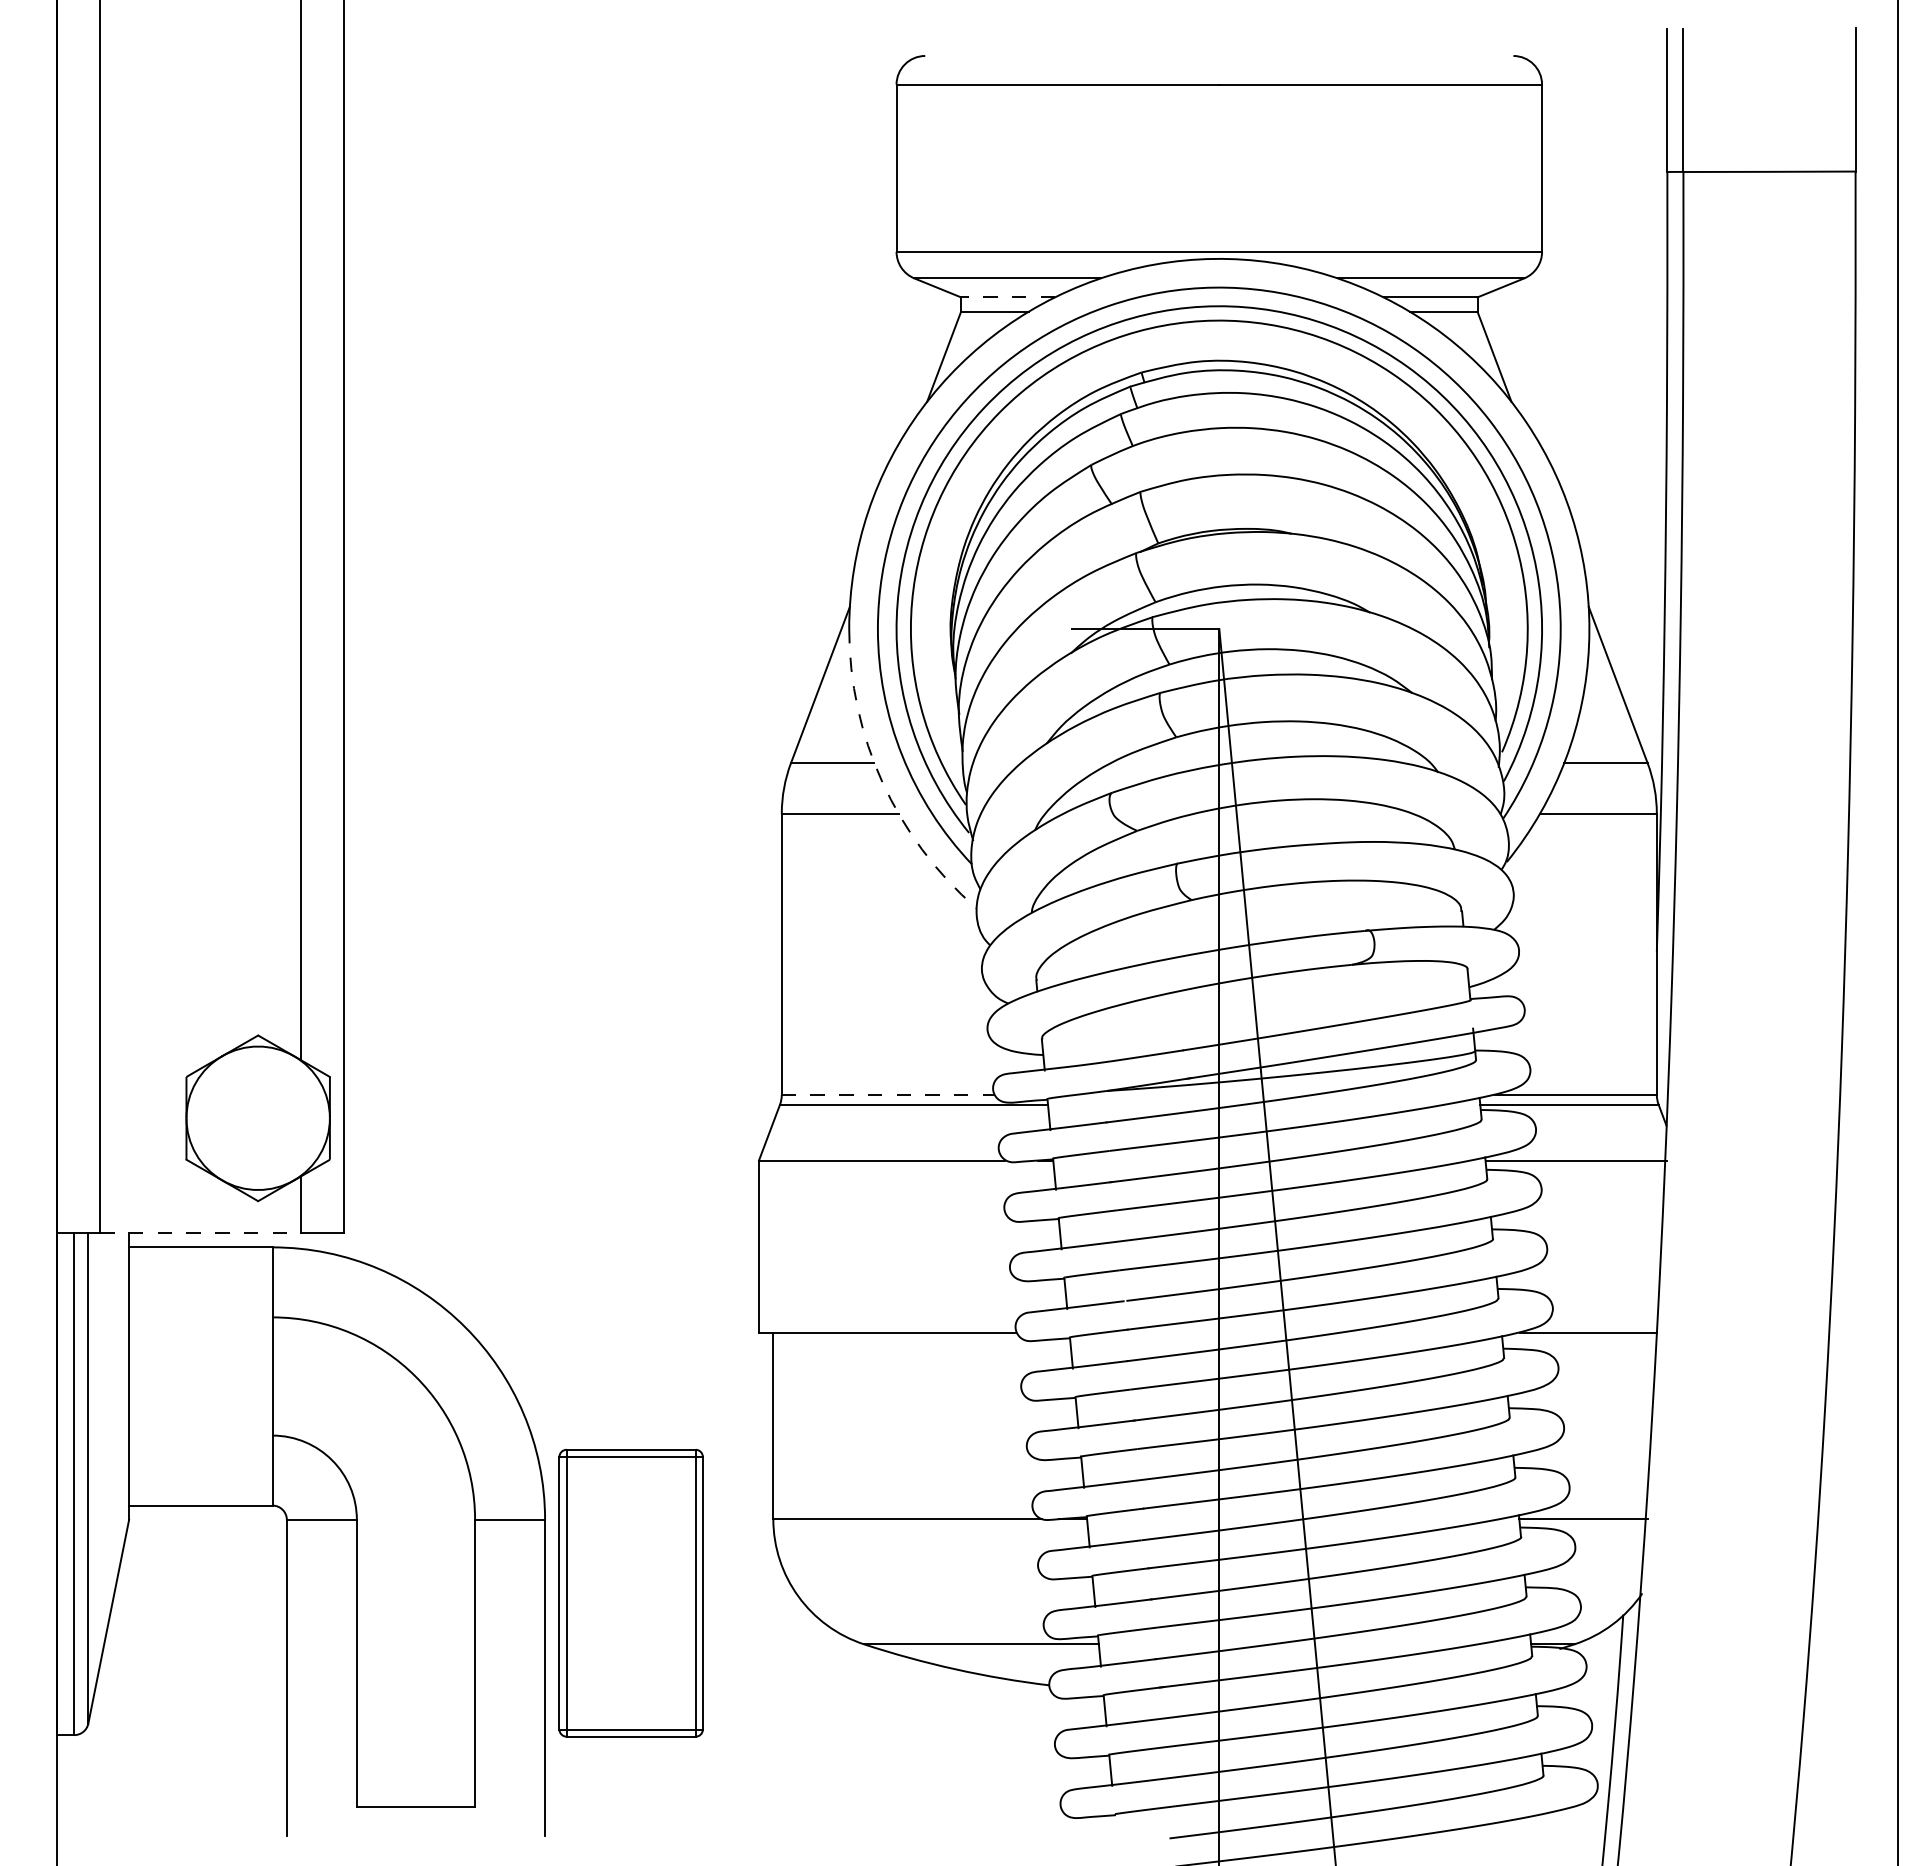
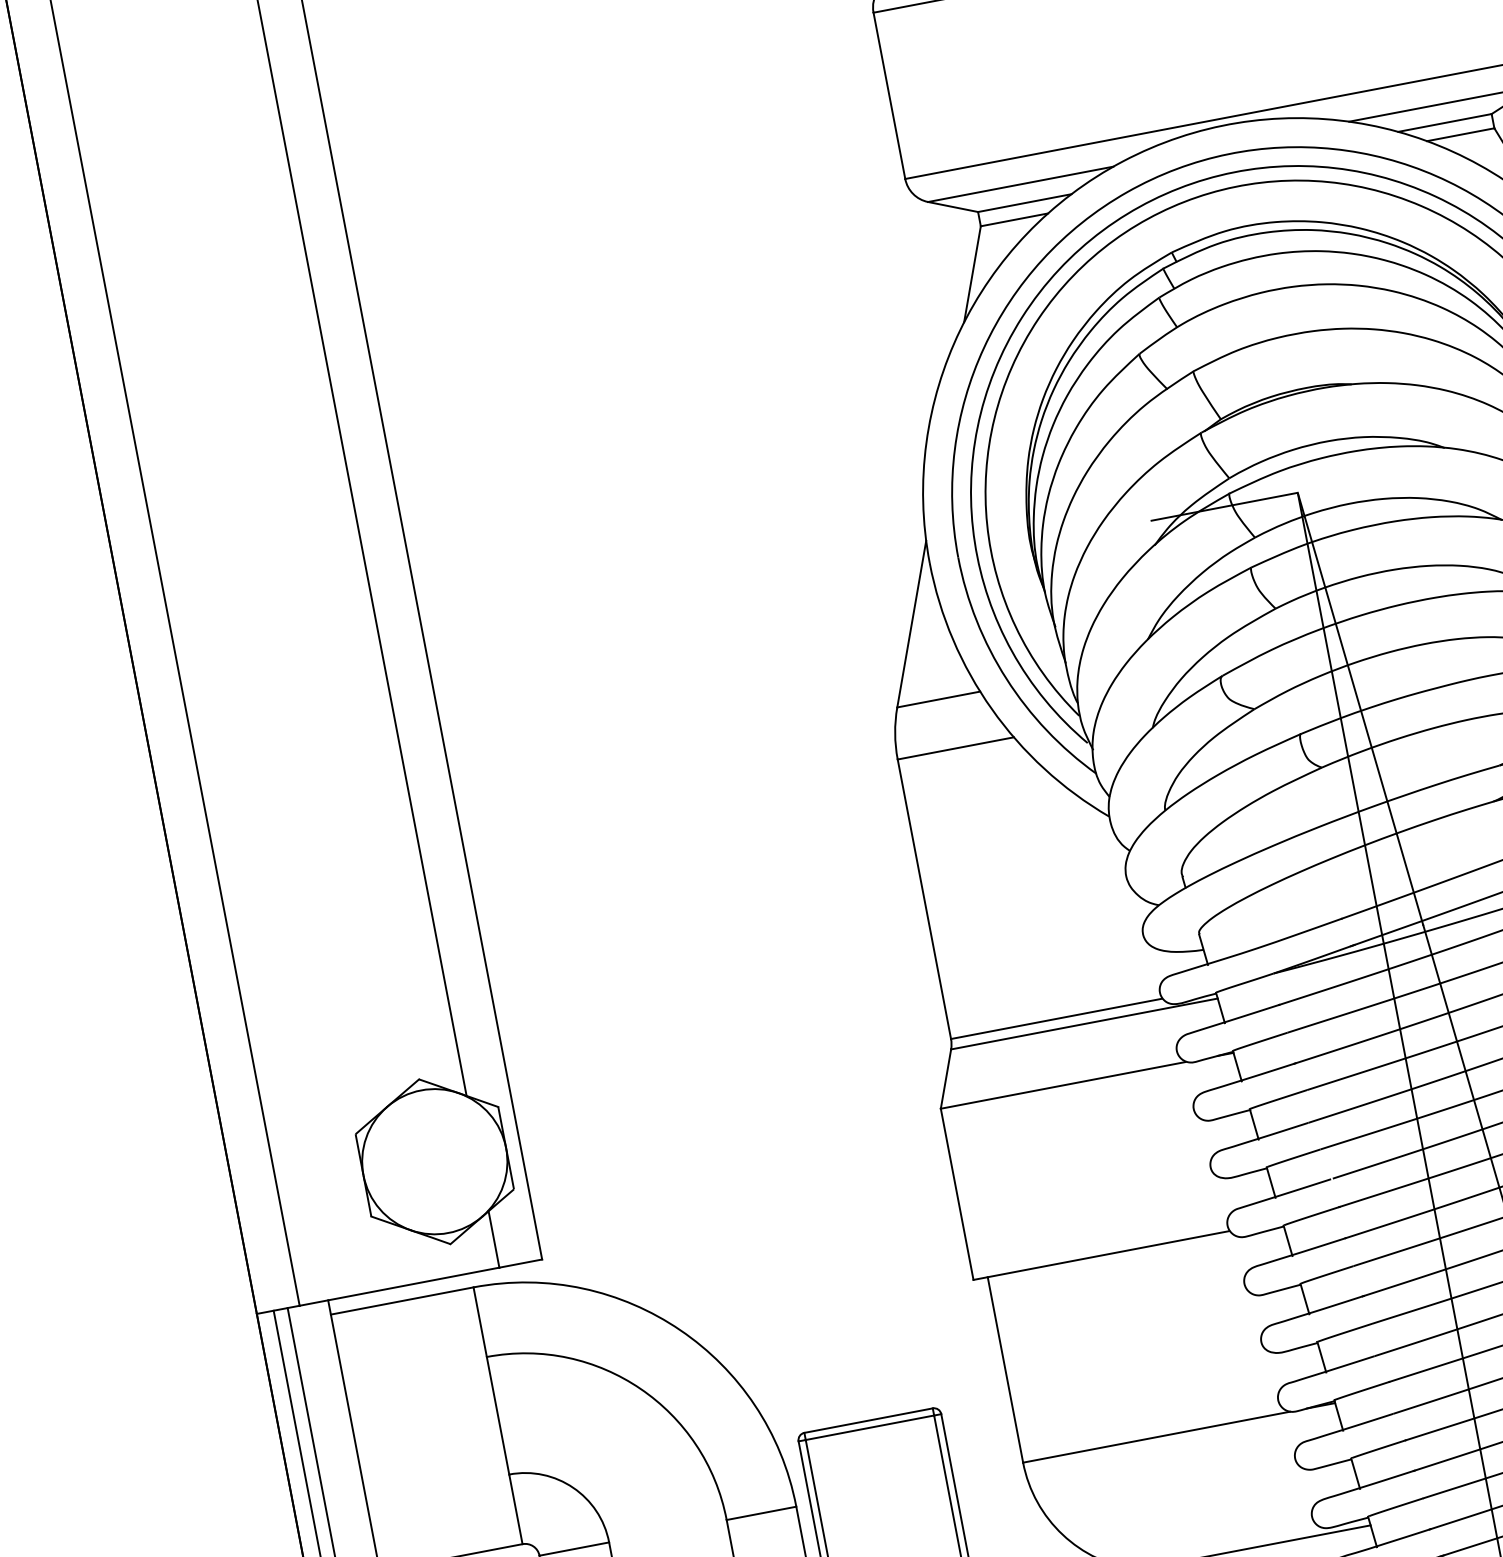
line: (1008, 297) -> (1025, 203), dashed -> solid
arc: (882, 782) -> (991, 709), dashed -> solid
line: (888, 1094) -> (1057, 1018), dashed -> solid
line: (201, 1233) -> (400, 1287), dashed -> solid

